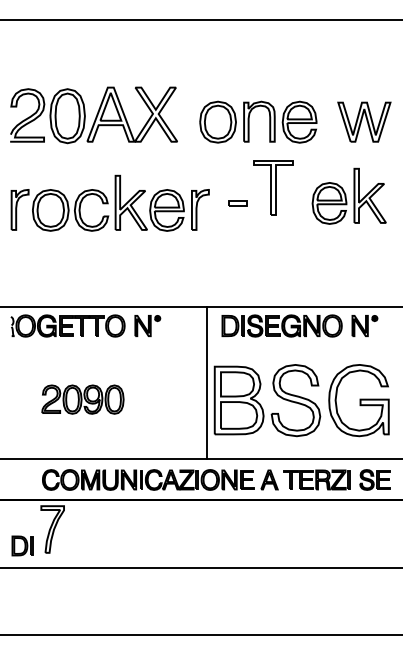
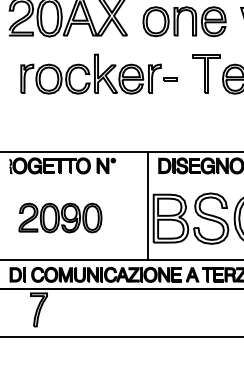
part: (273, 187) -> (206, 73), moved
part: (109, 202) -> (90, 73), moved
part: (82, 399) -> (60, 217), size x1.43
part: (22, 545) -> (17, 274), moved

